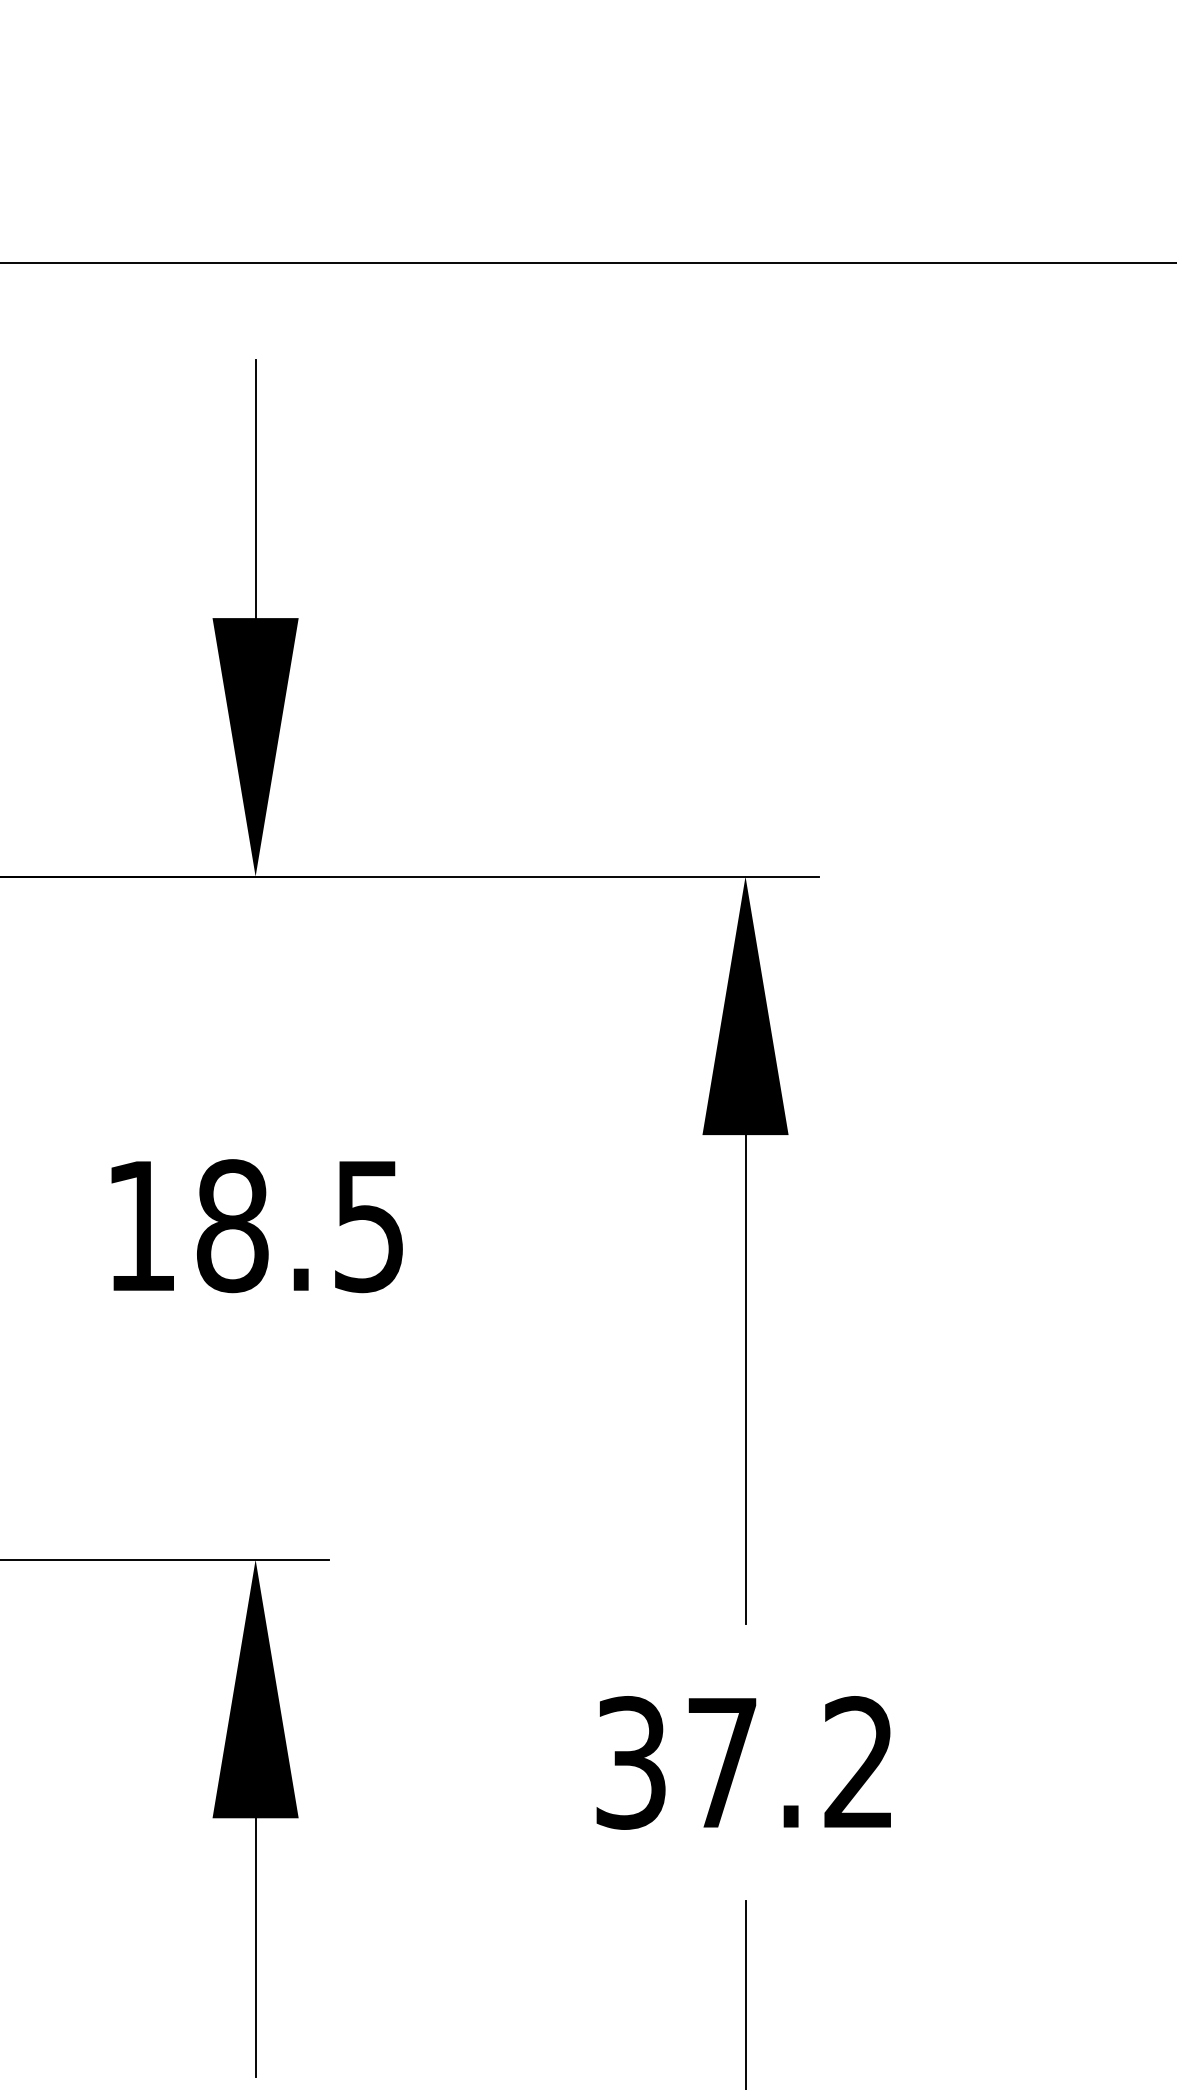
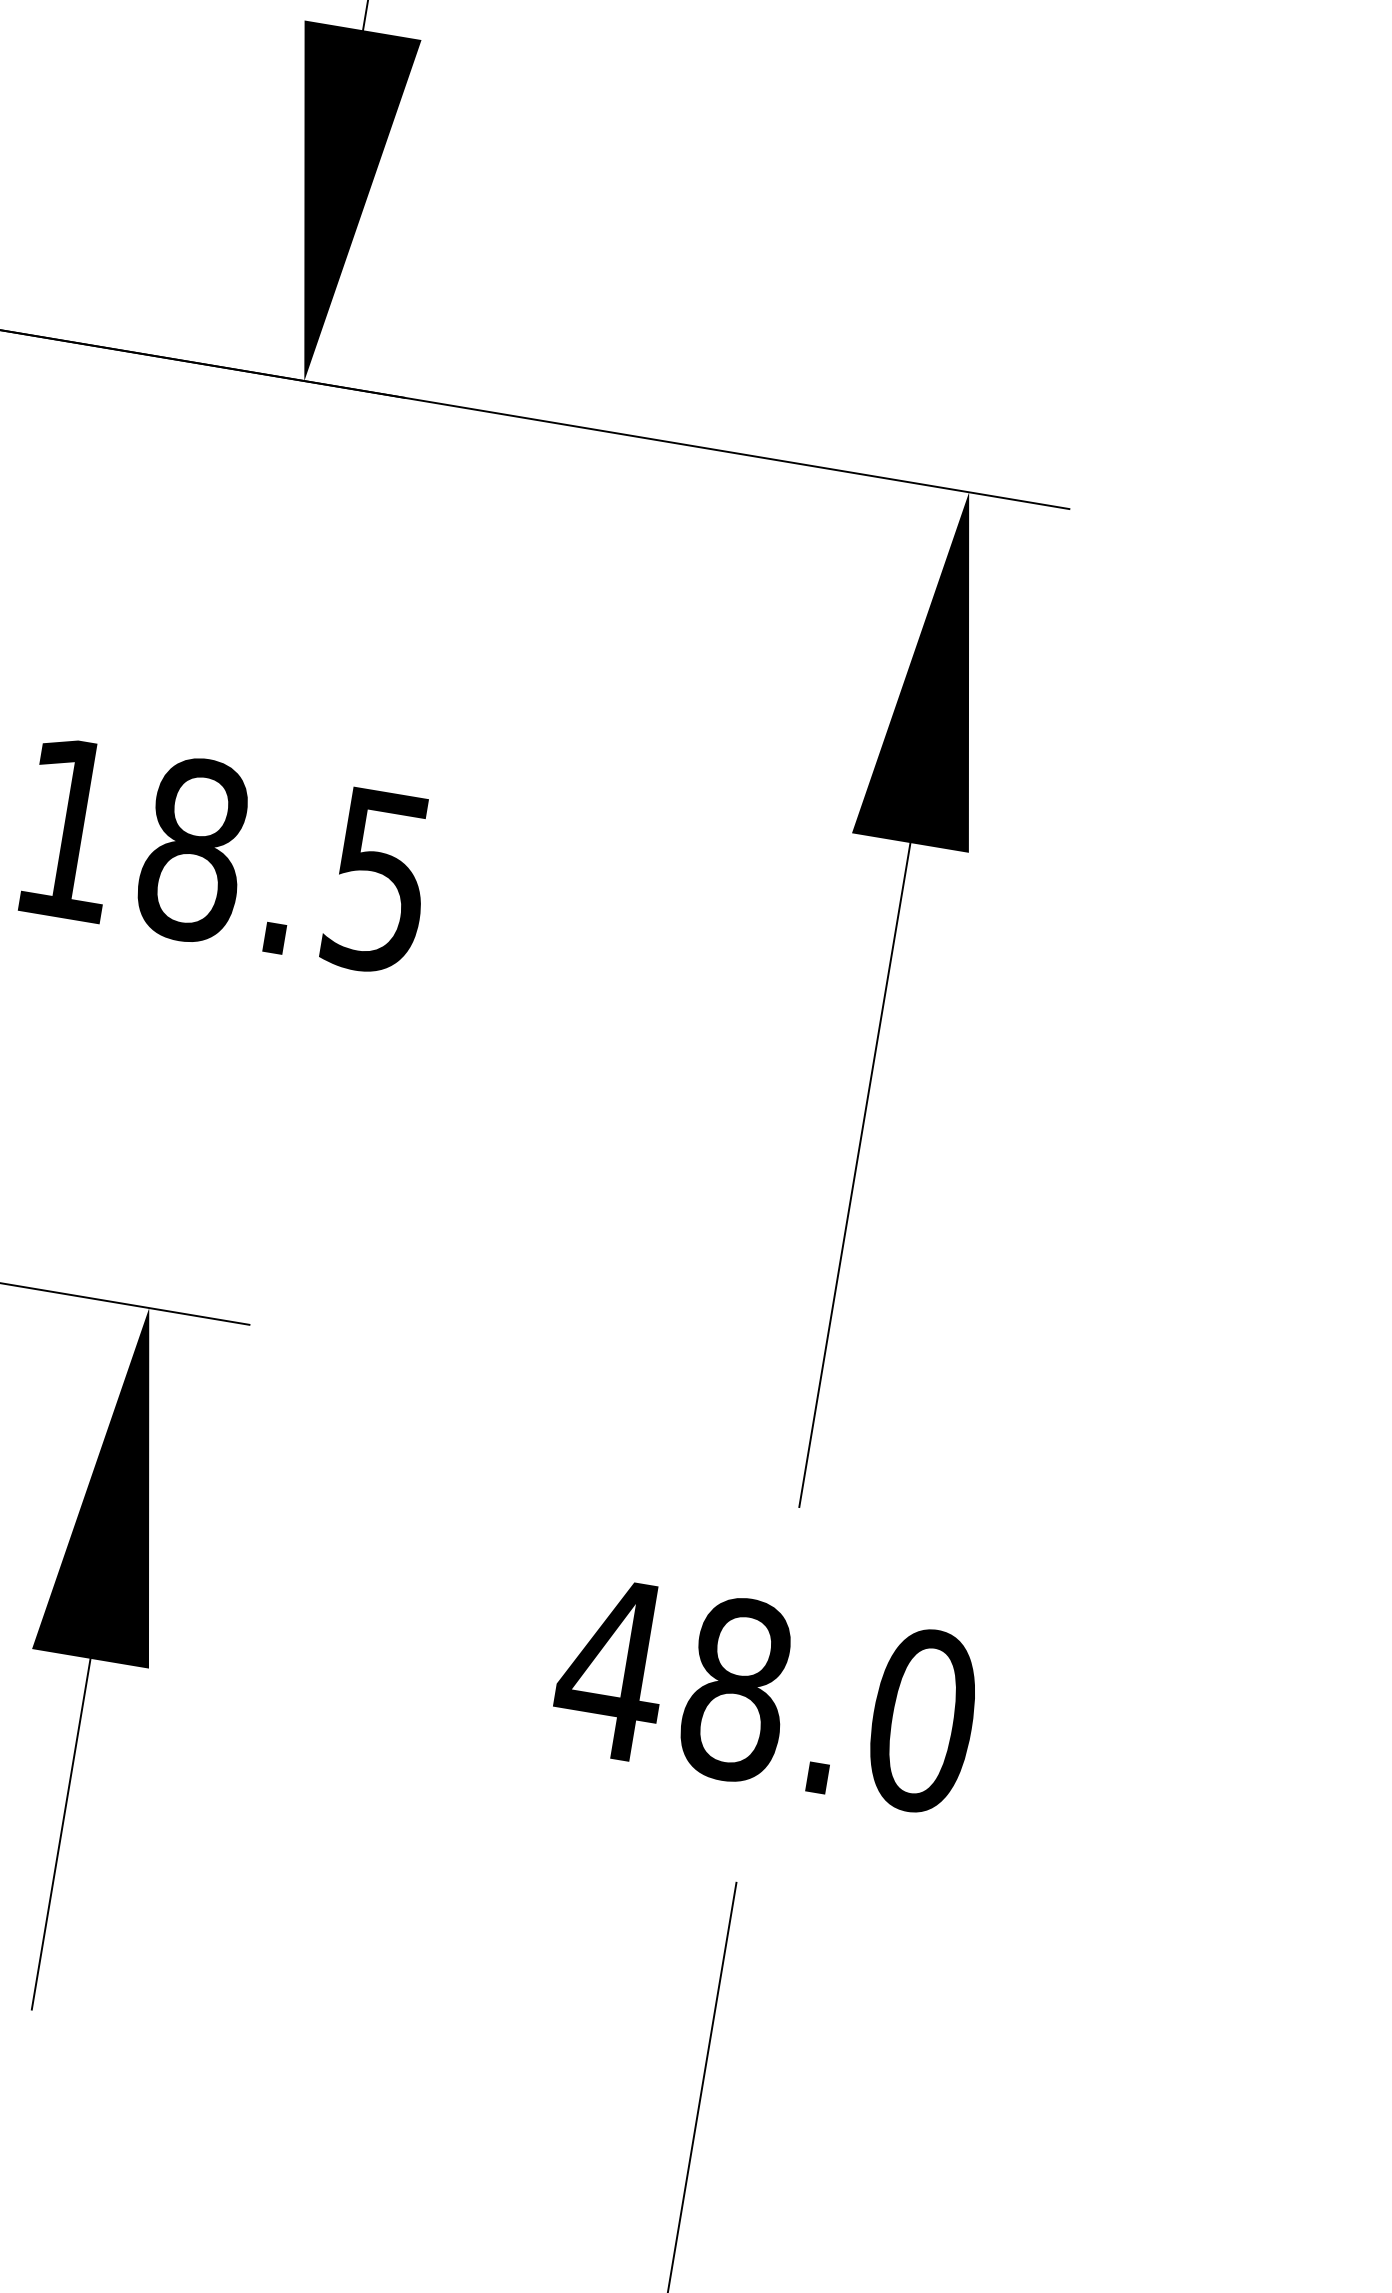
text: (743, 1762) -> (765, 1693), 37.2 -> 48.0

